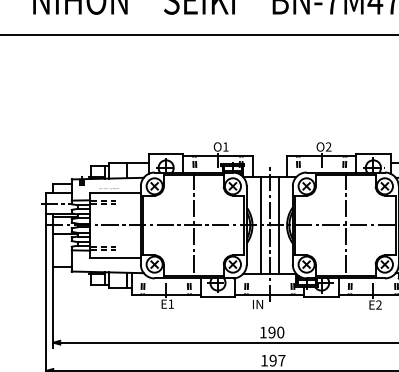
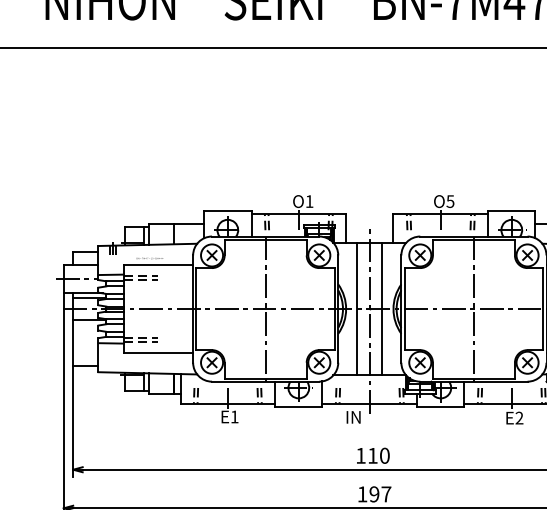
text: (328, 146) -> (450, 200), O2 -> O5
text: (271, 332) -> (372, 455), 190 -> 110

